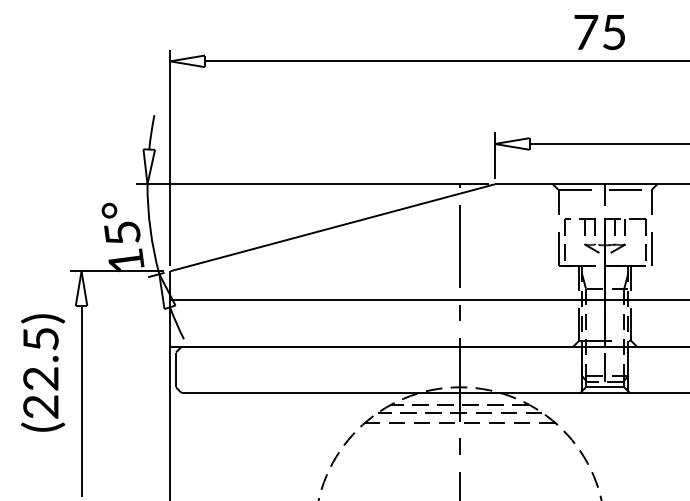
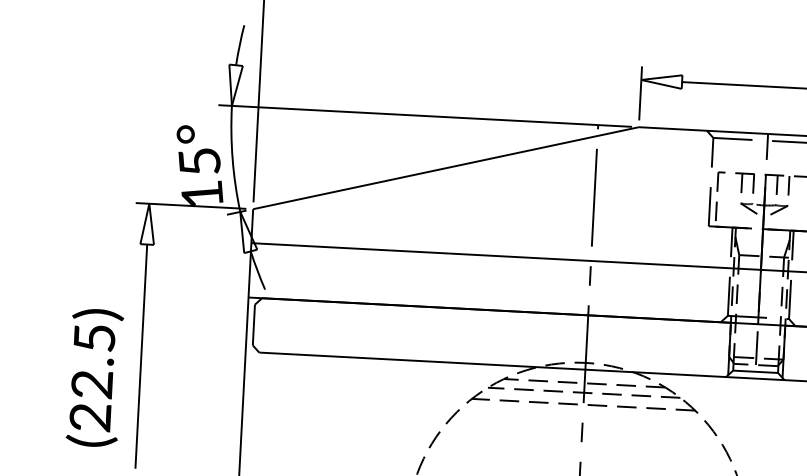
text: (43, 372) -> (95, 377), moved

